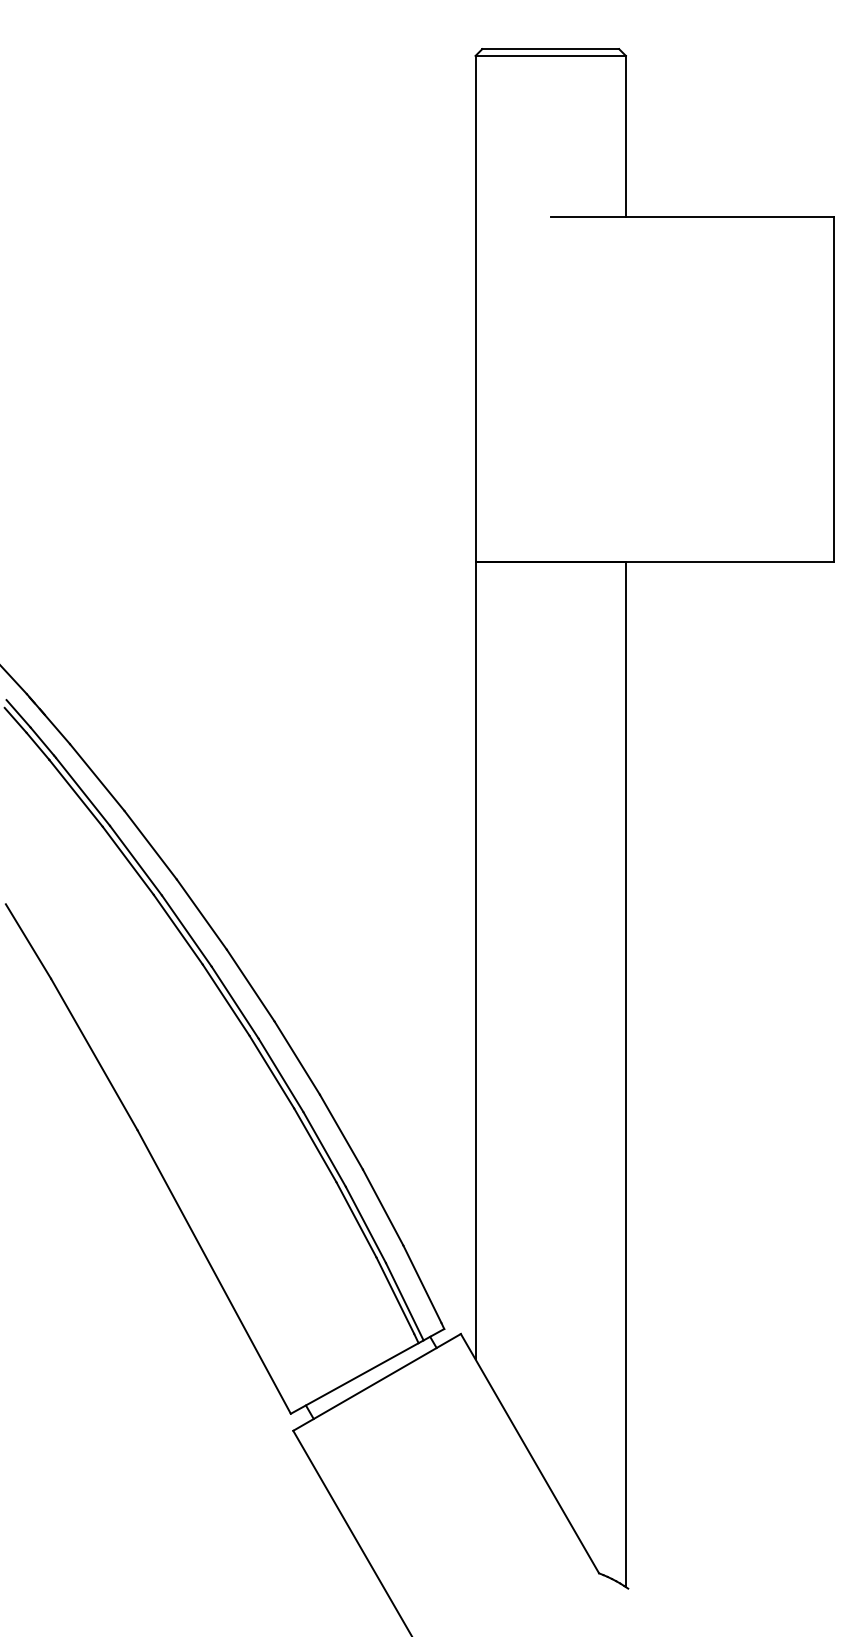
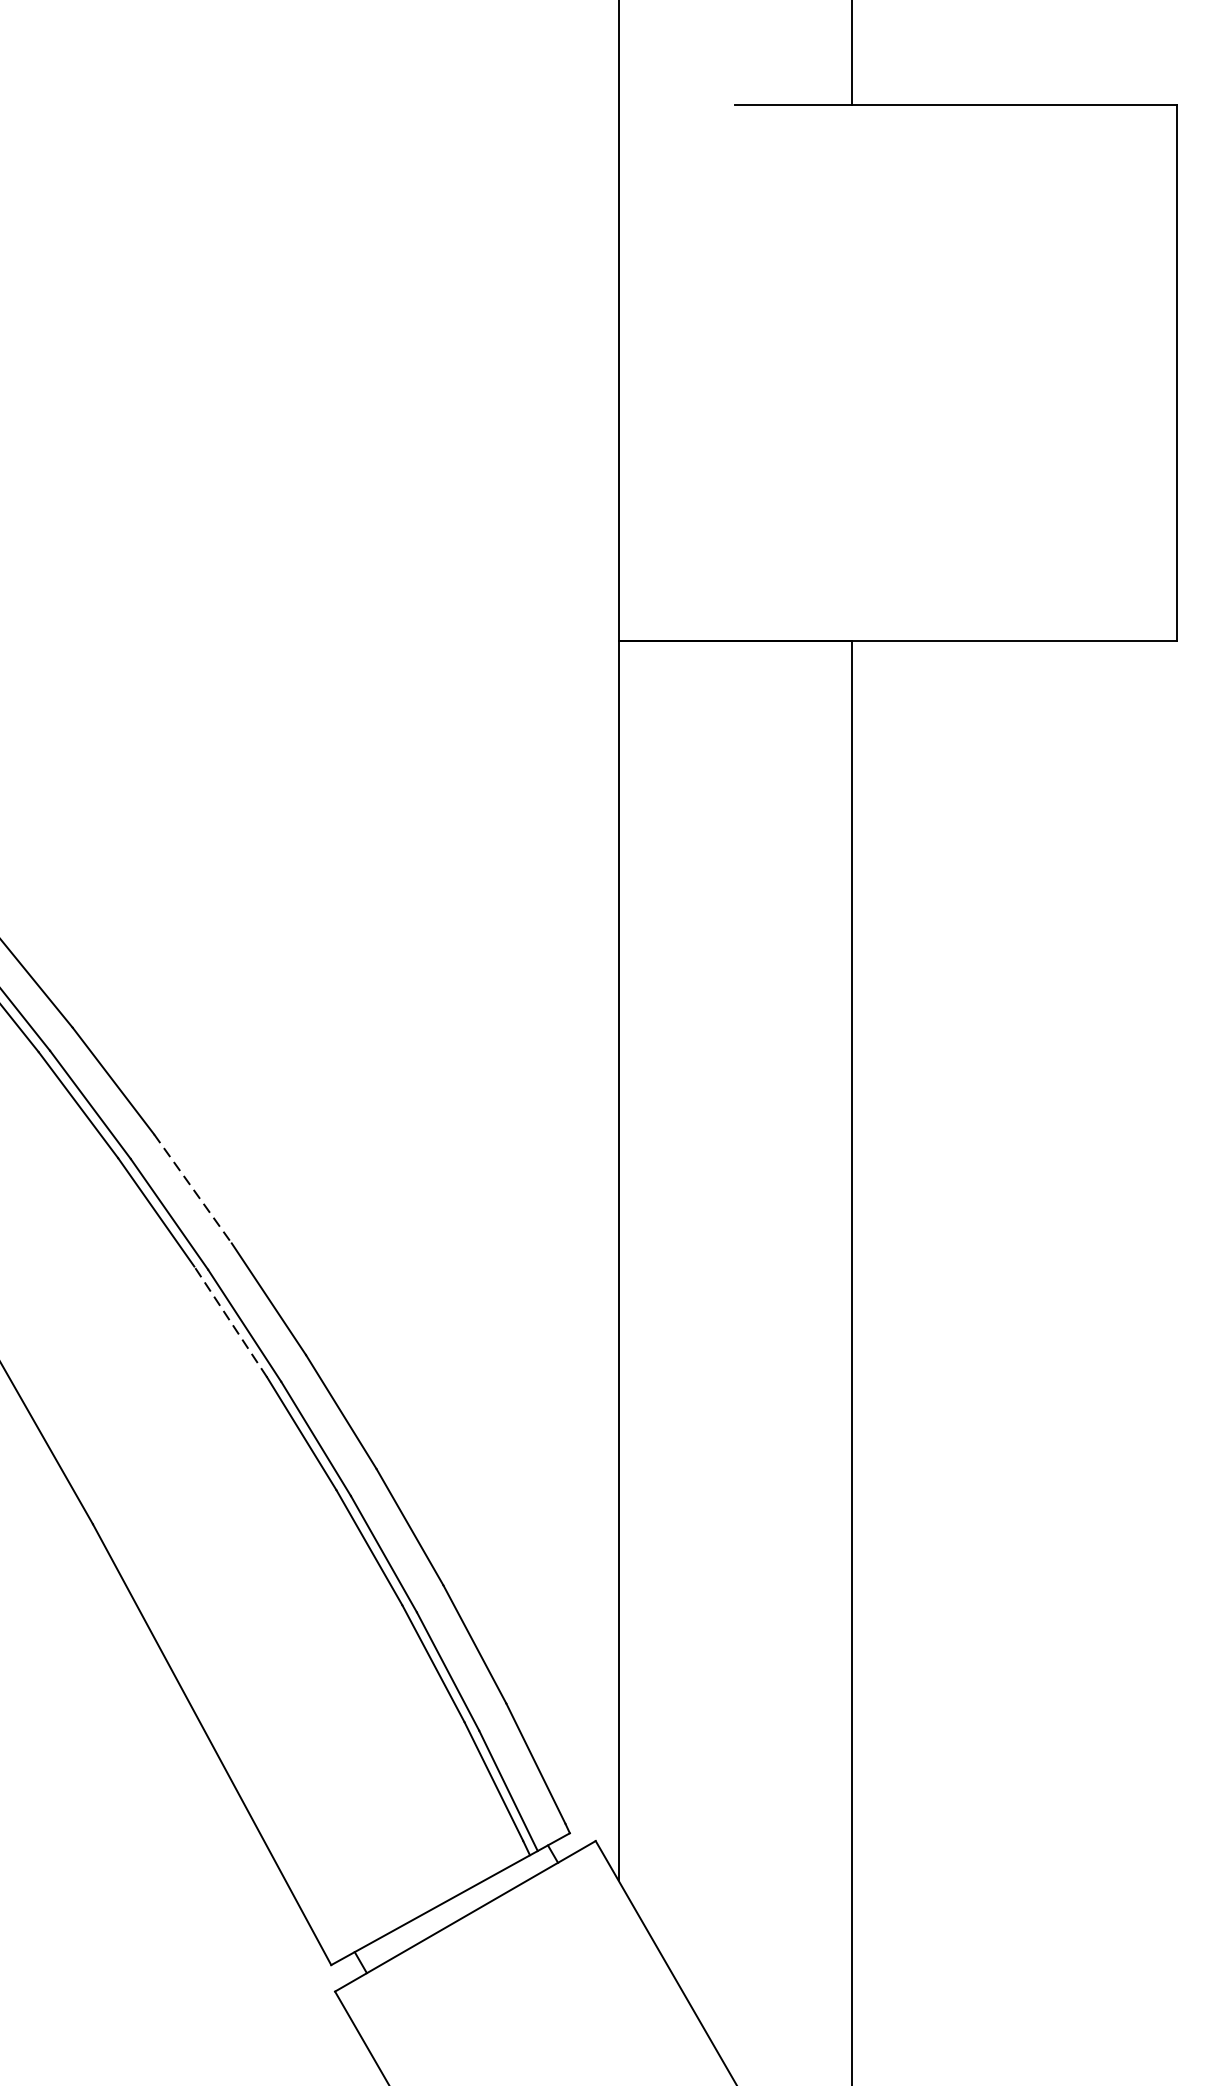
line: (202, 914) -> (193, 1188), solid -> dashed
line: (226, 1000) -> (231, 1322), solid -> dashed

